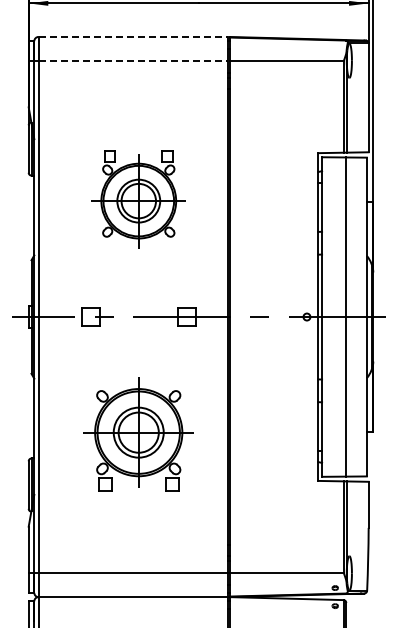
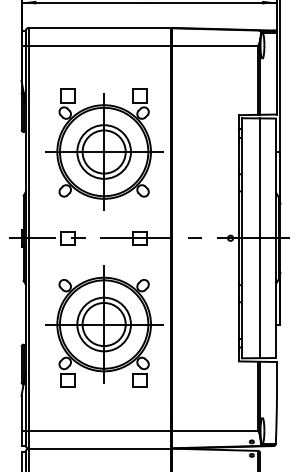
line: (133, 36) -> (100, 27), dashed -> solid
line: (133, 60) -> (100, 45), dashed -> solid
part: (138, 199) -> (104, 149), size x1.67
part: (138, 434) -> (104, 326), size x1.43

